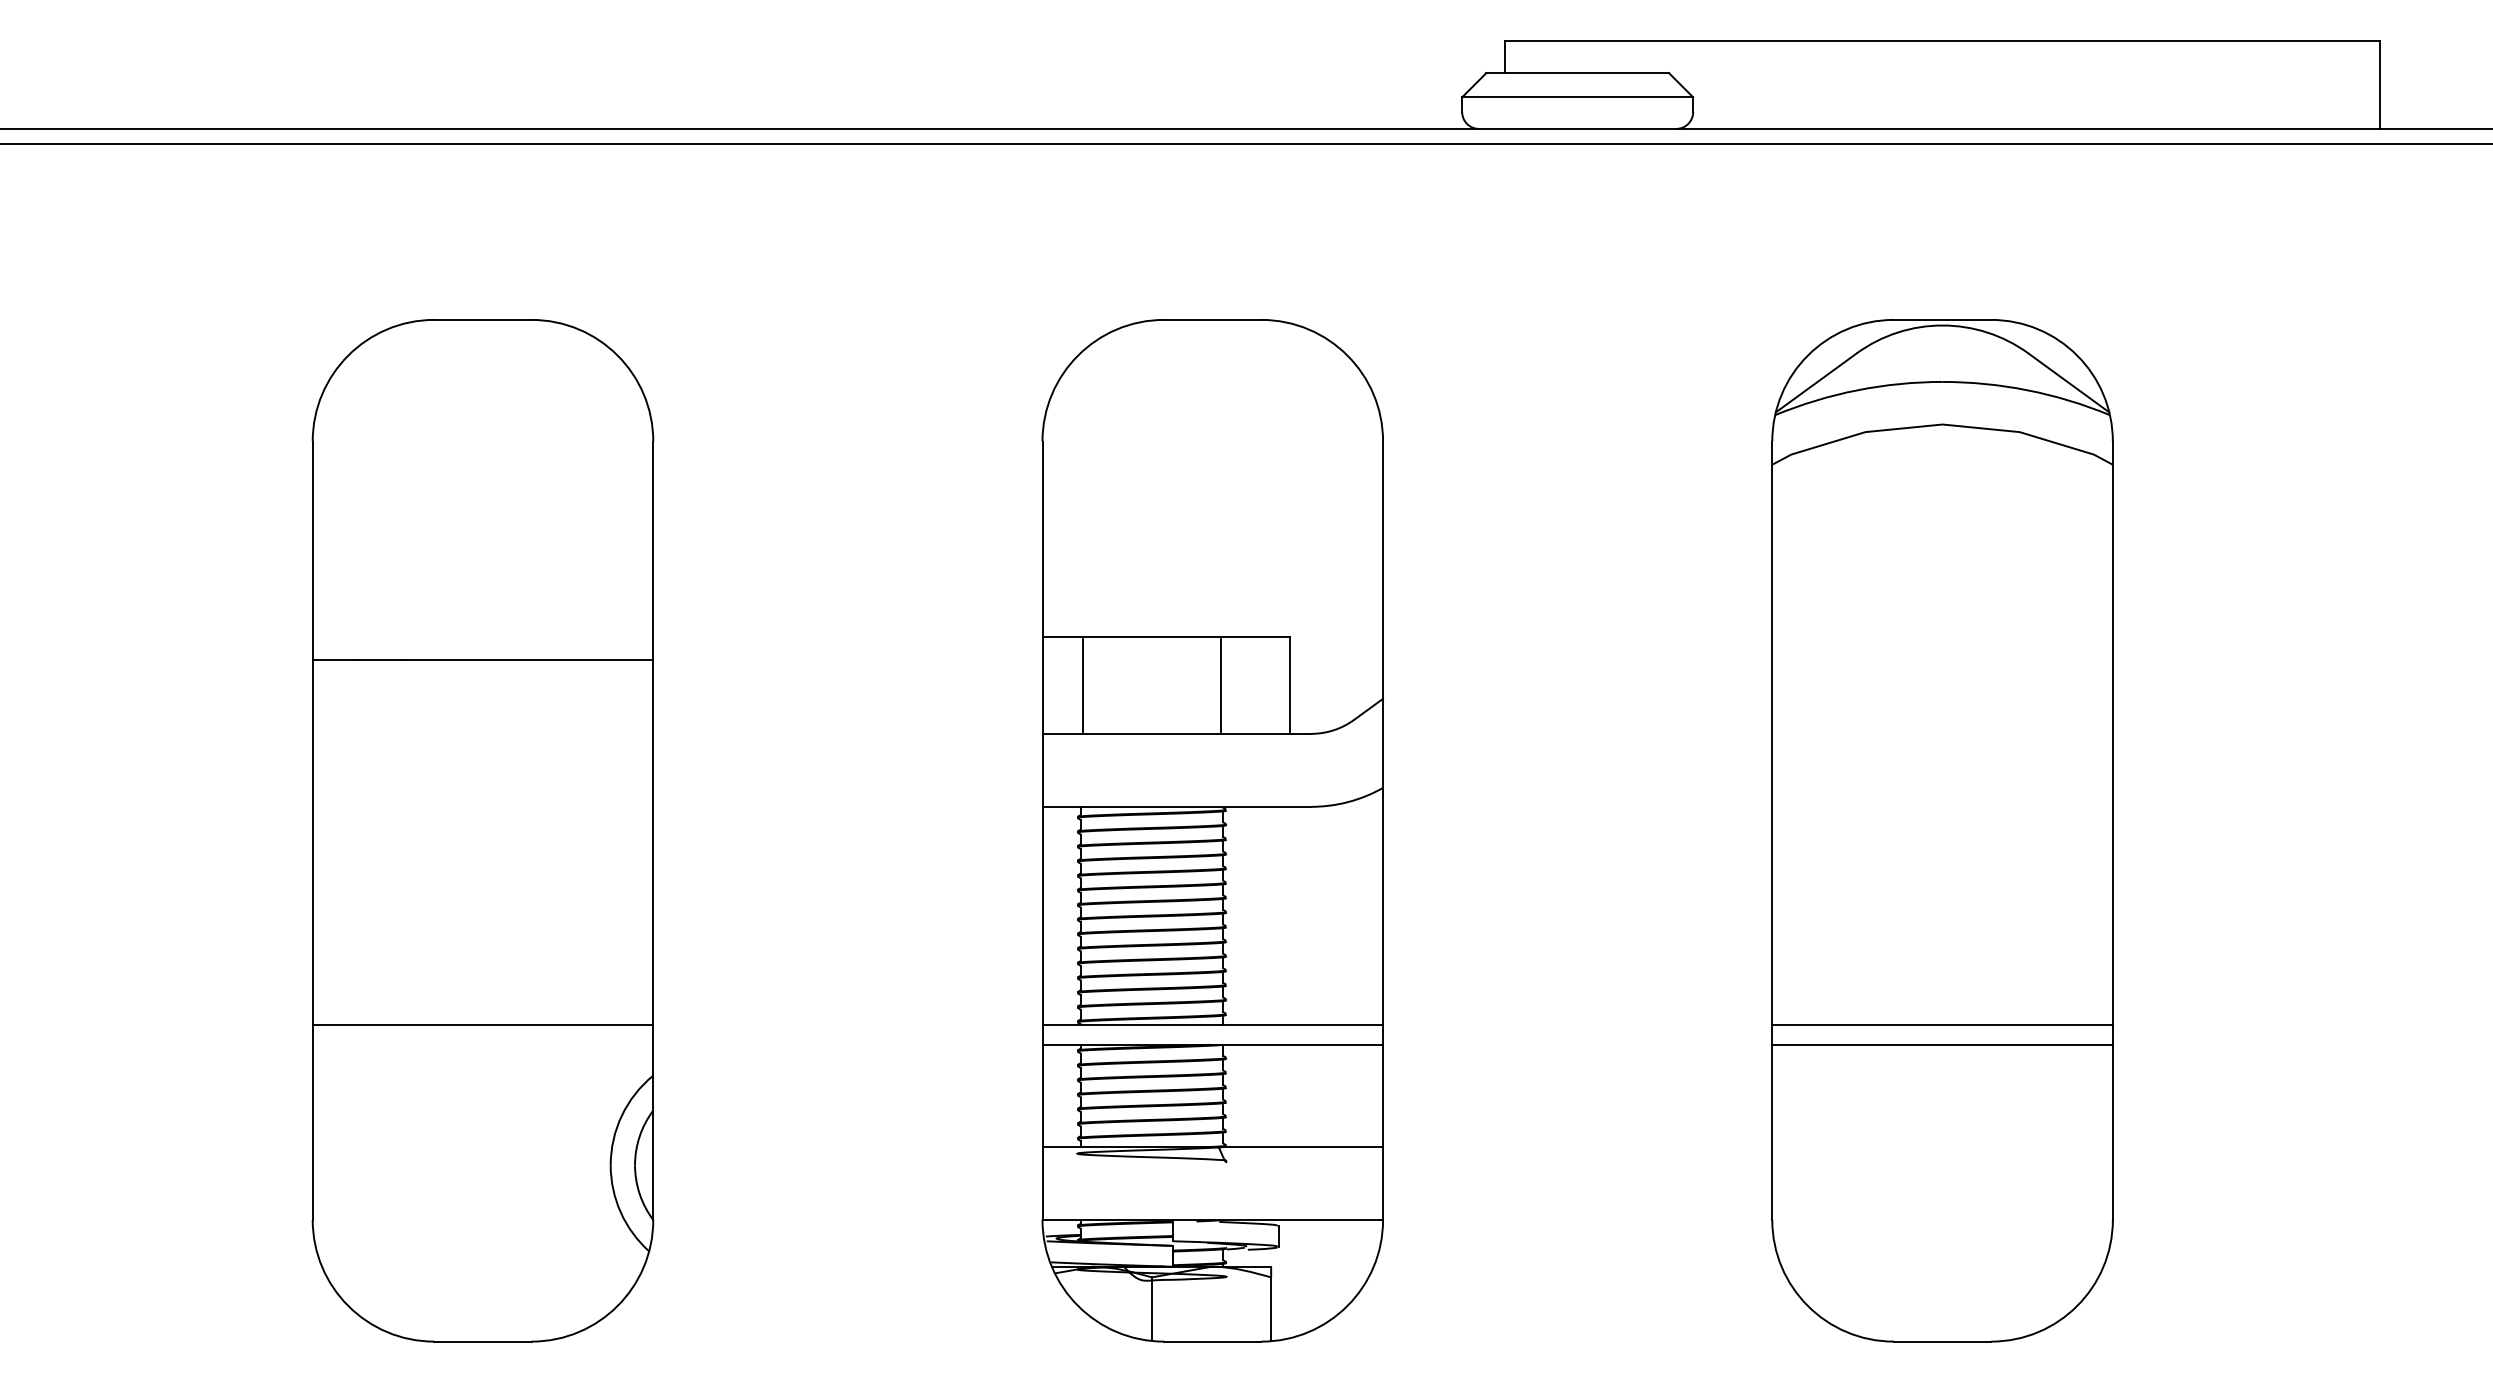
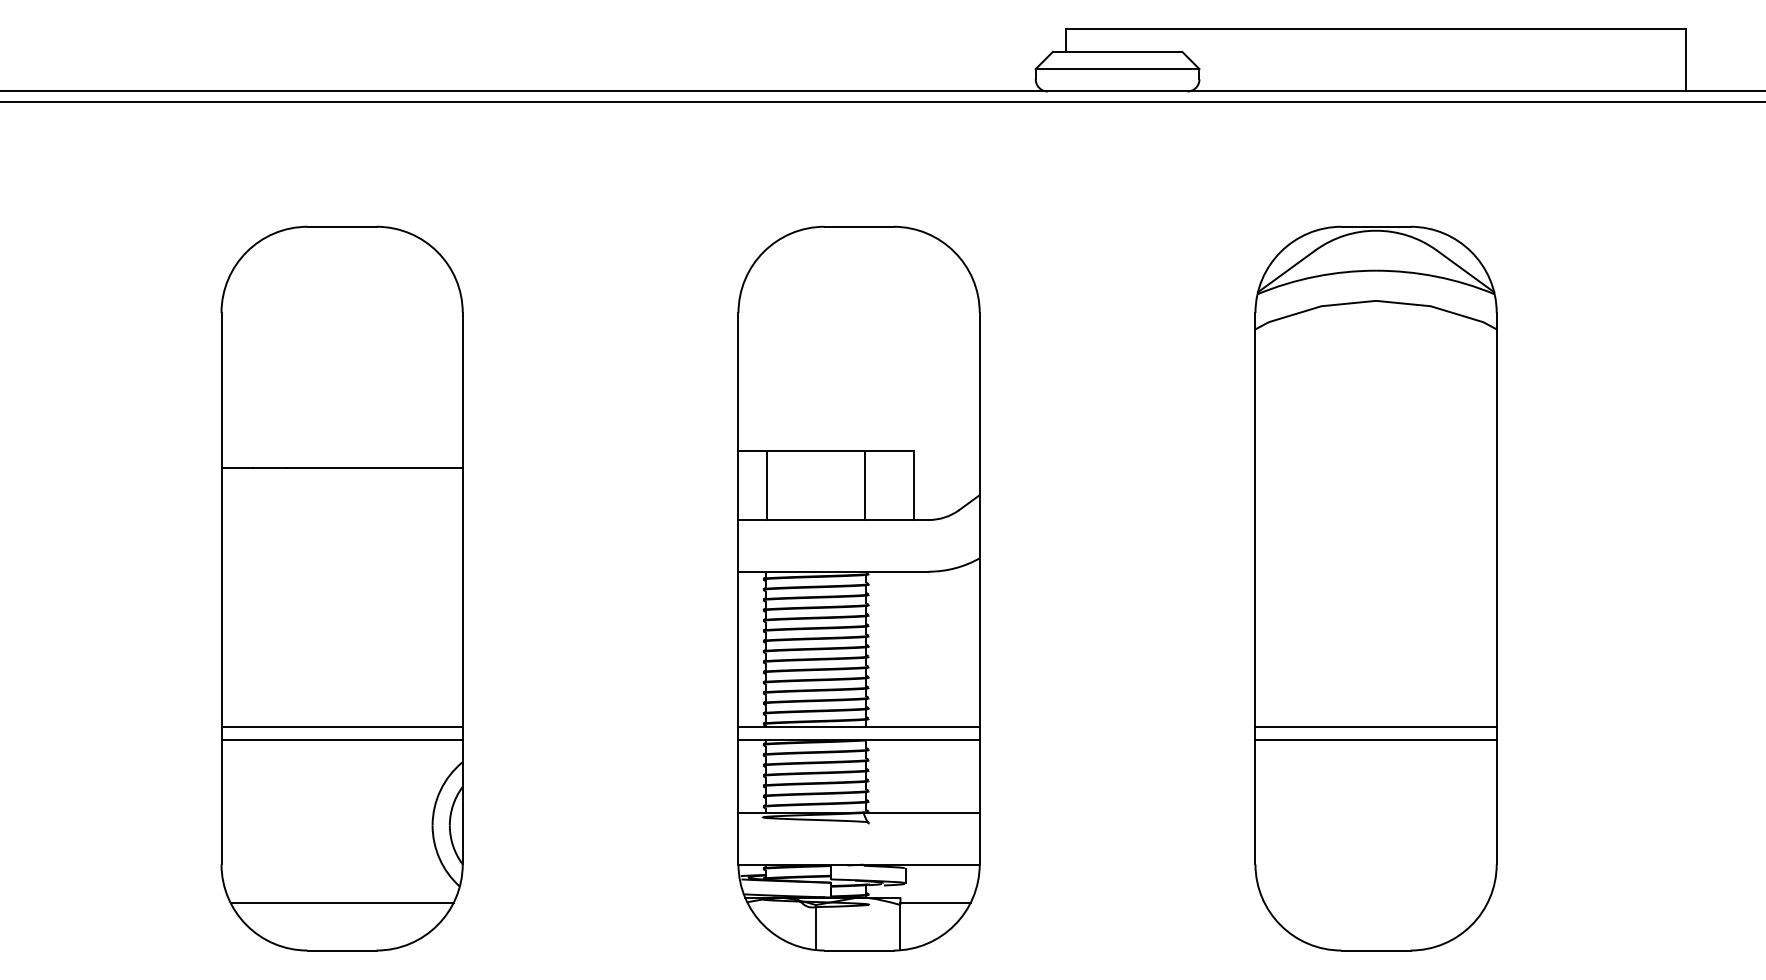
line: (482, 1044) -> (341, 740), added
line: (482, 1274) -> (341, 902), added
line: (1320, 1274) -> (935, 902), added

